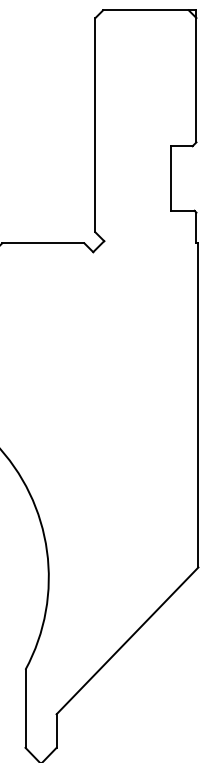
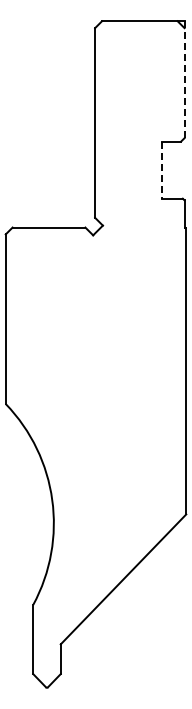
line: (196, 76) -> (184, 79), solid -> dashed
line: (170, 178) -> (161, 170), solid -> dashed

